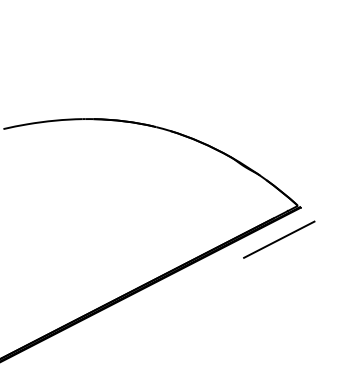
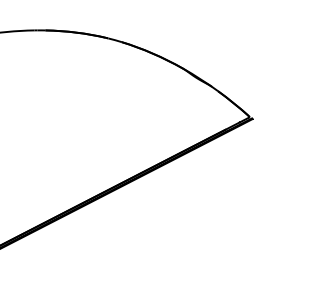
line: (279, 239) -> (231, 150), removed

